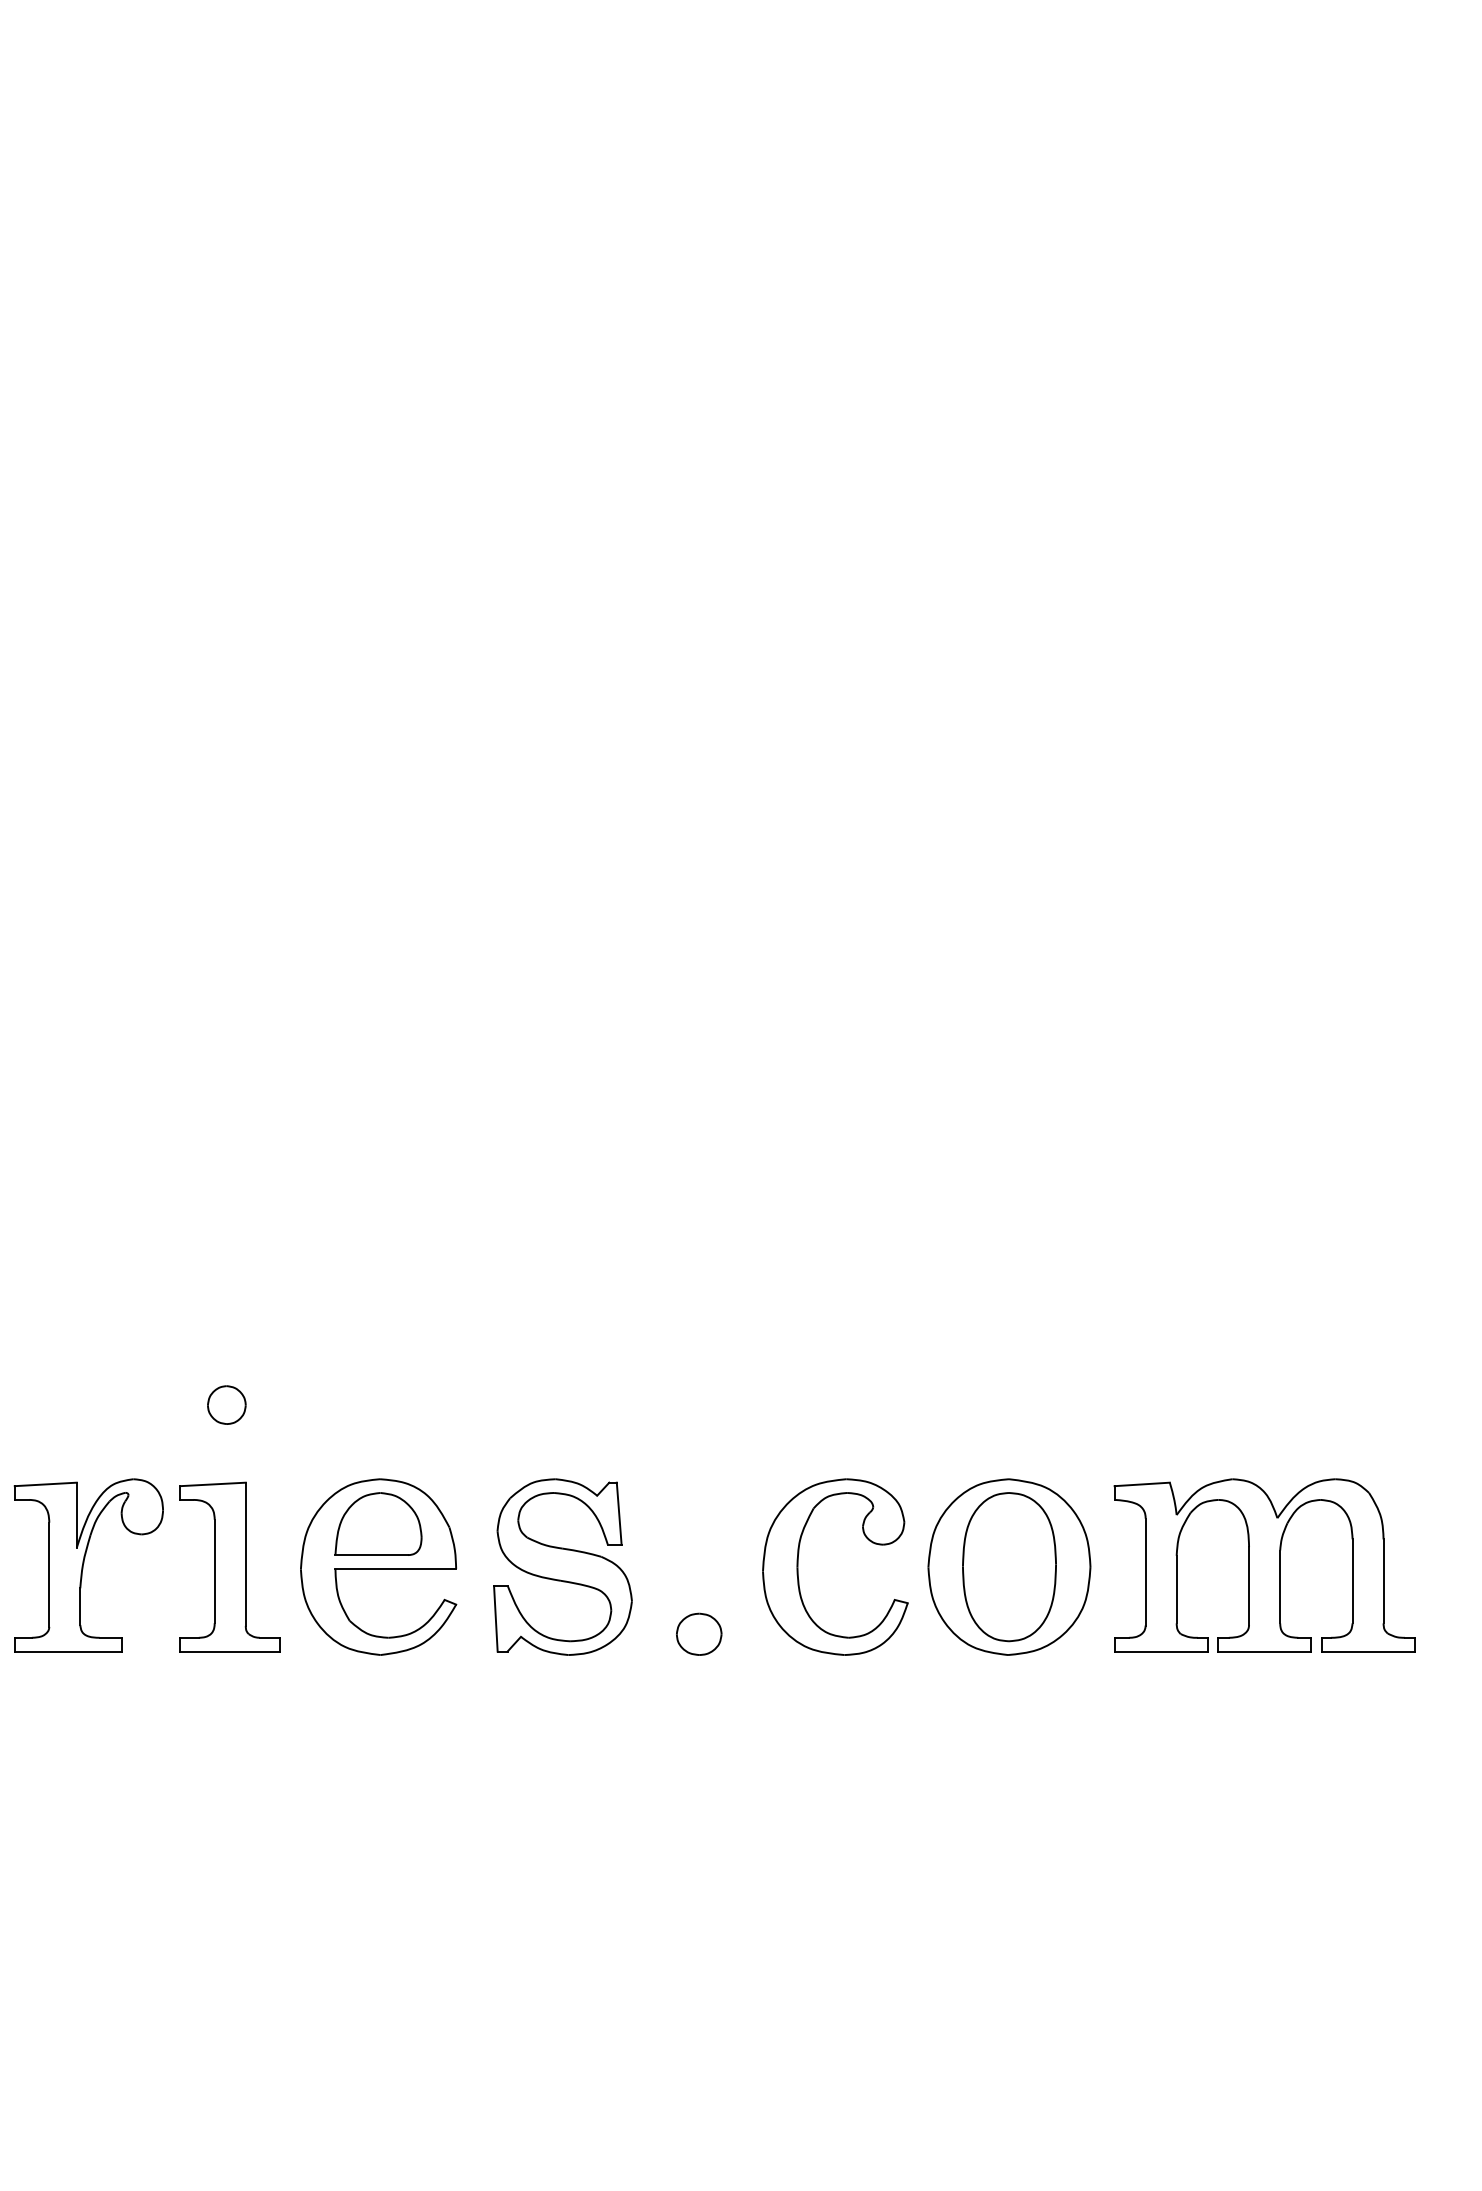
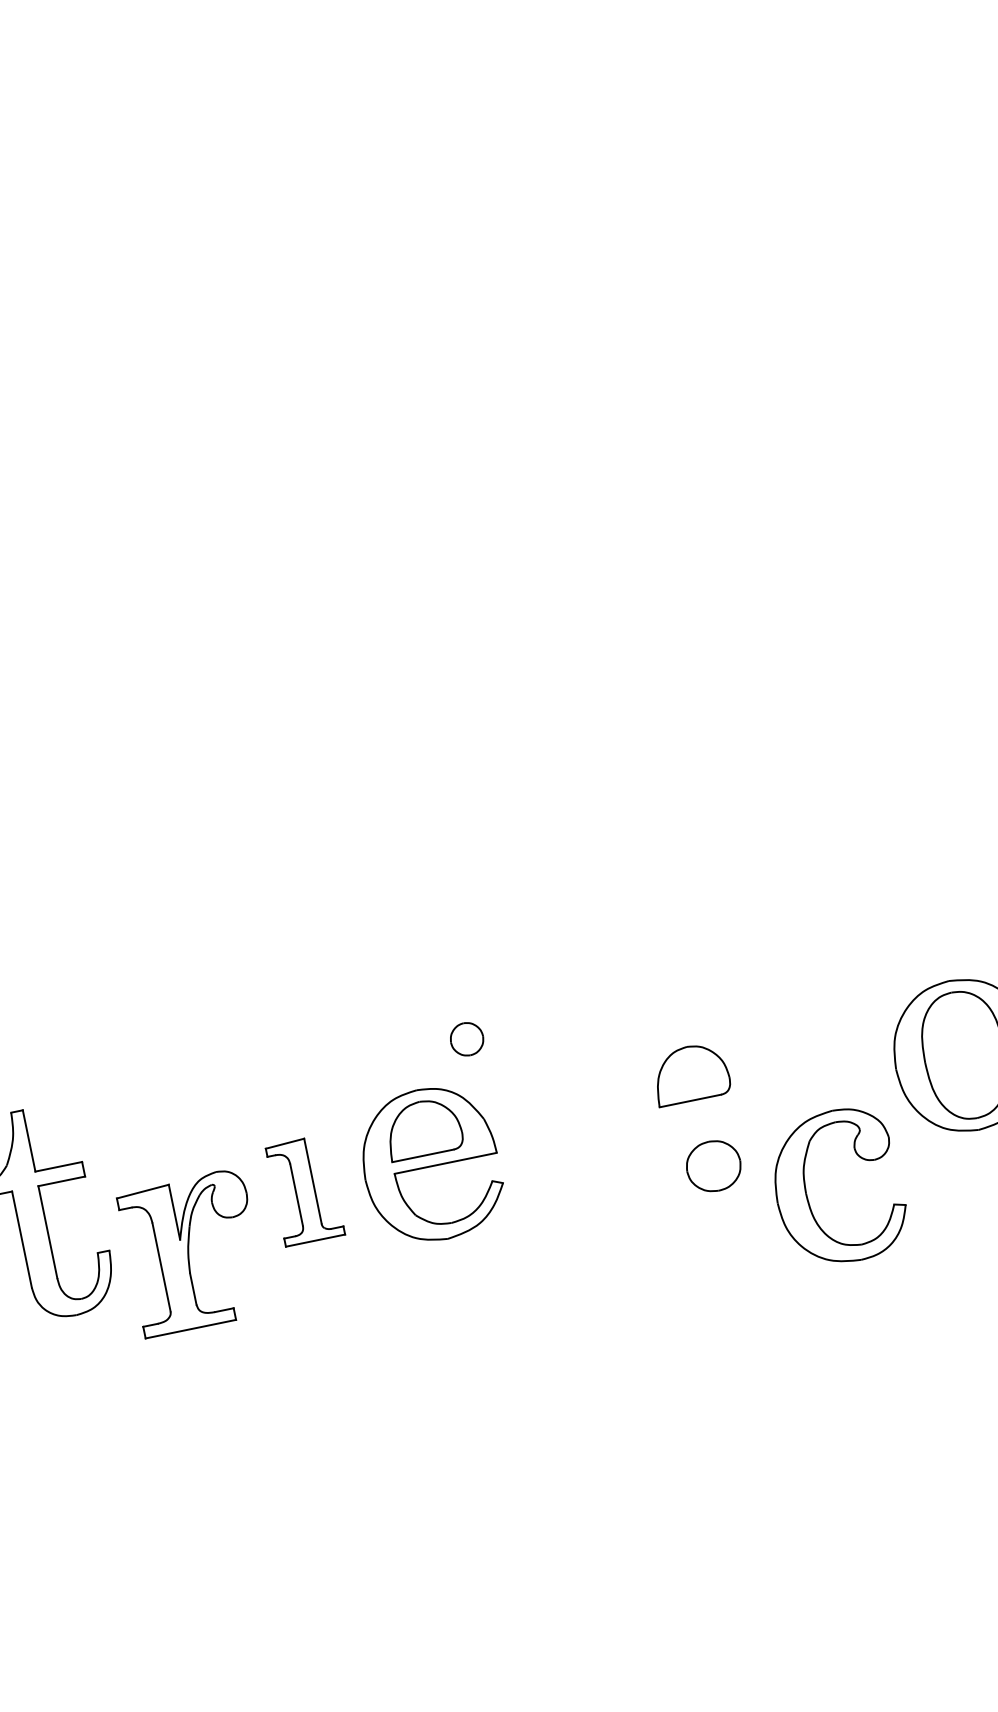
part: (226, 1404) -> (466, 1038), moved
part: (694, 1523) -> (690, 1073), added
part: (88, 1565) -> (193, 1252), moved
part: (229, 1566) -> (304, 1190), size x0.7
part: (562, 1566) -> (586, 1132), removed
part: (798, 1566) -> (806, 1192), moved
part: (699, 1633) -> (713, 1165), size x1.4

